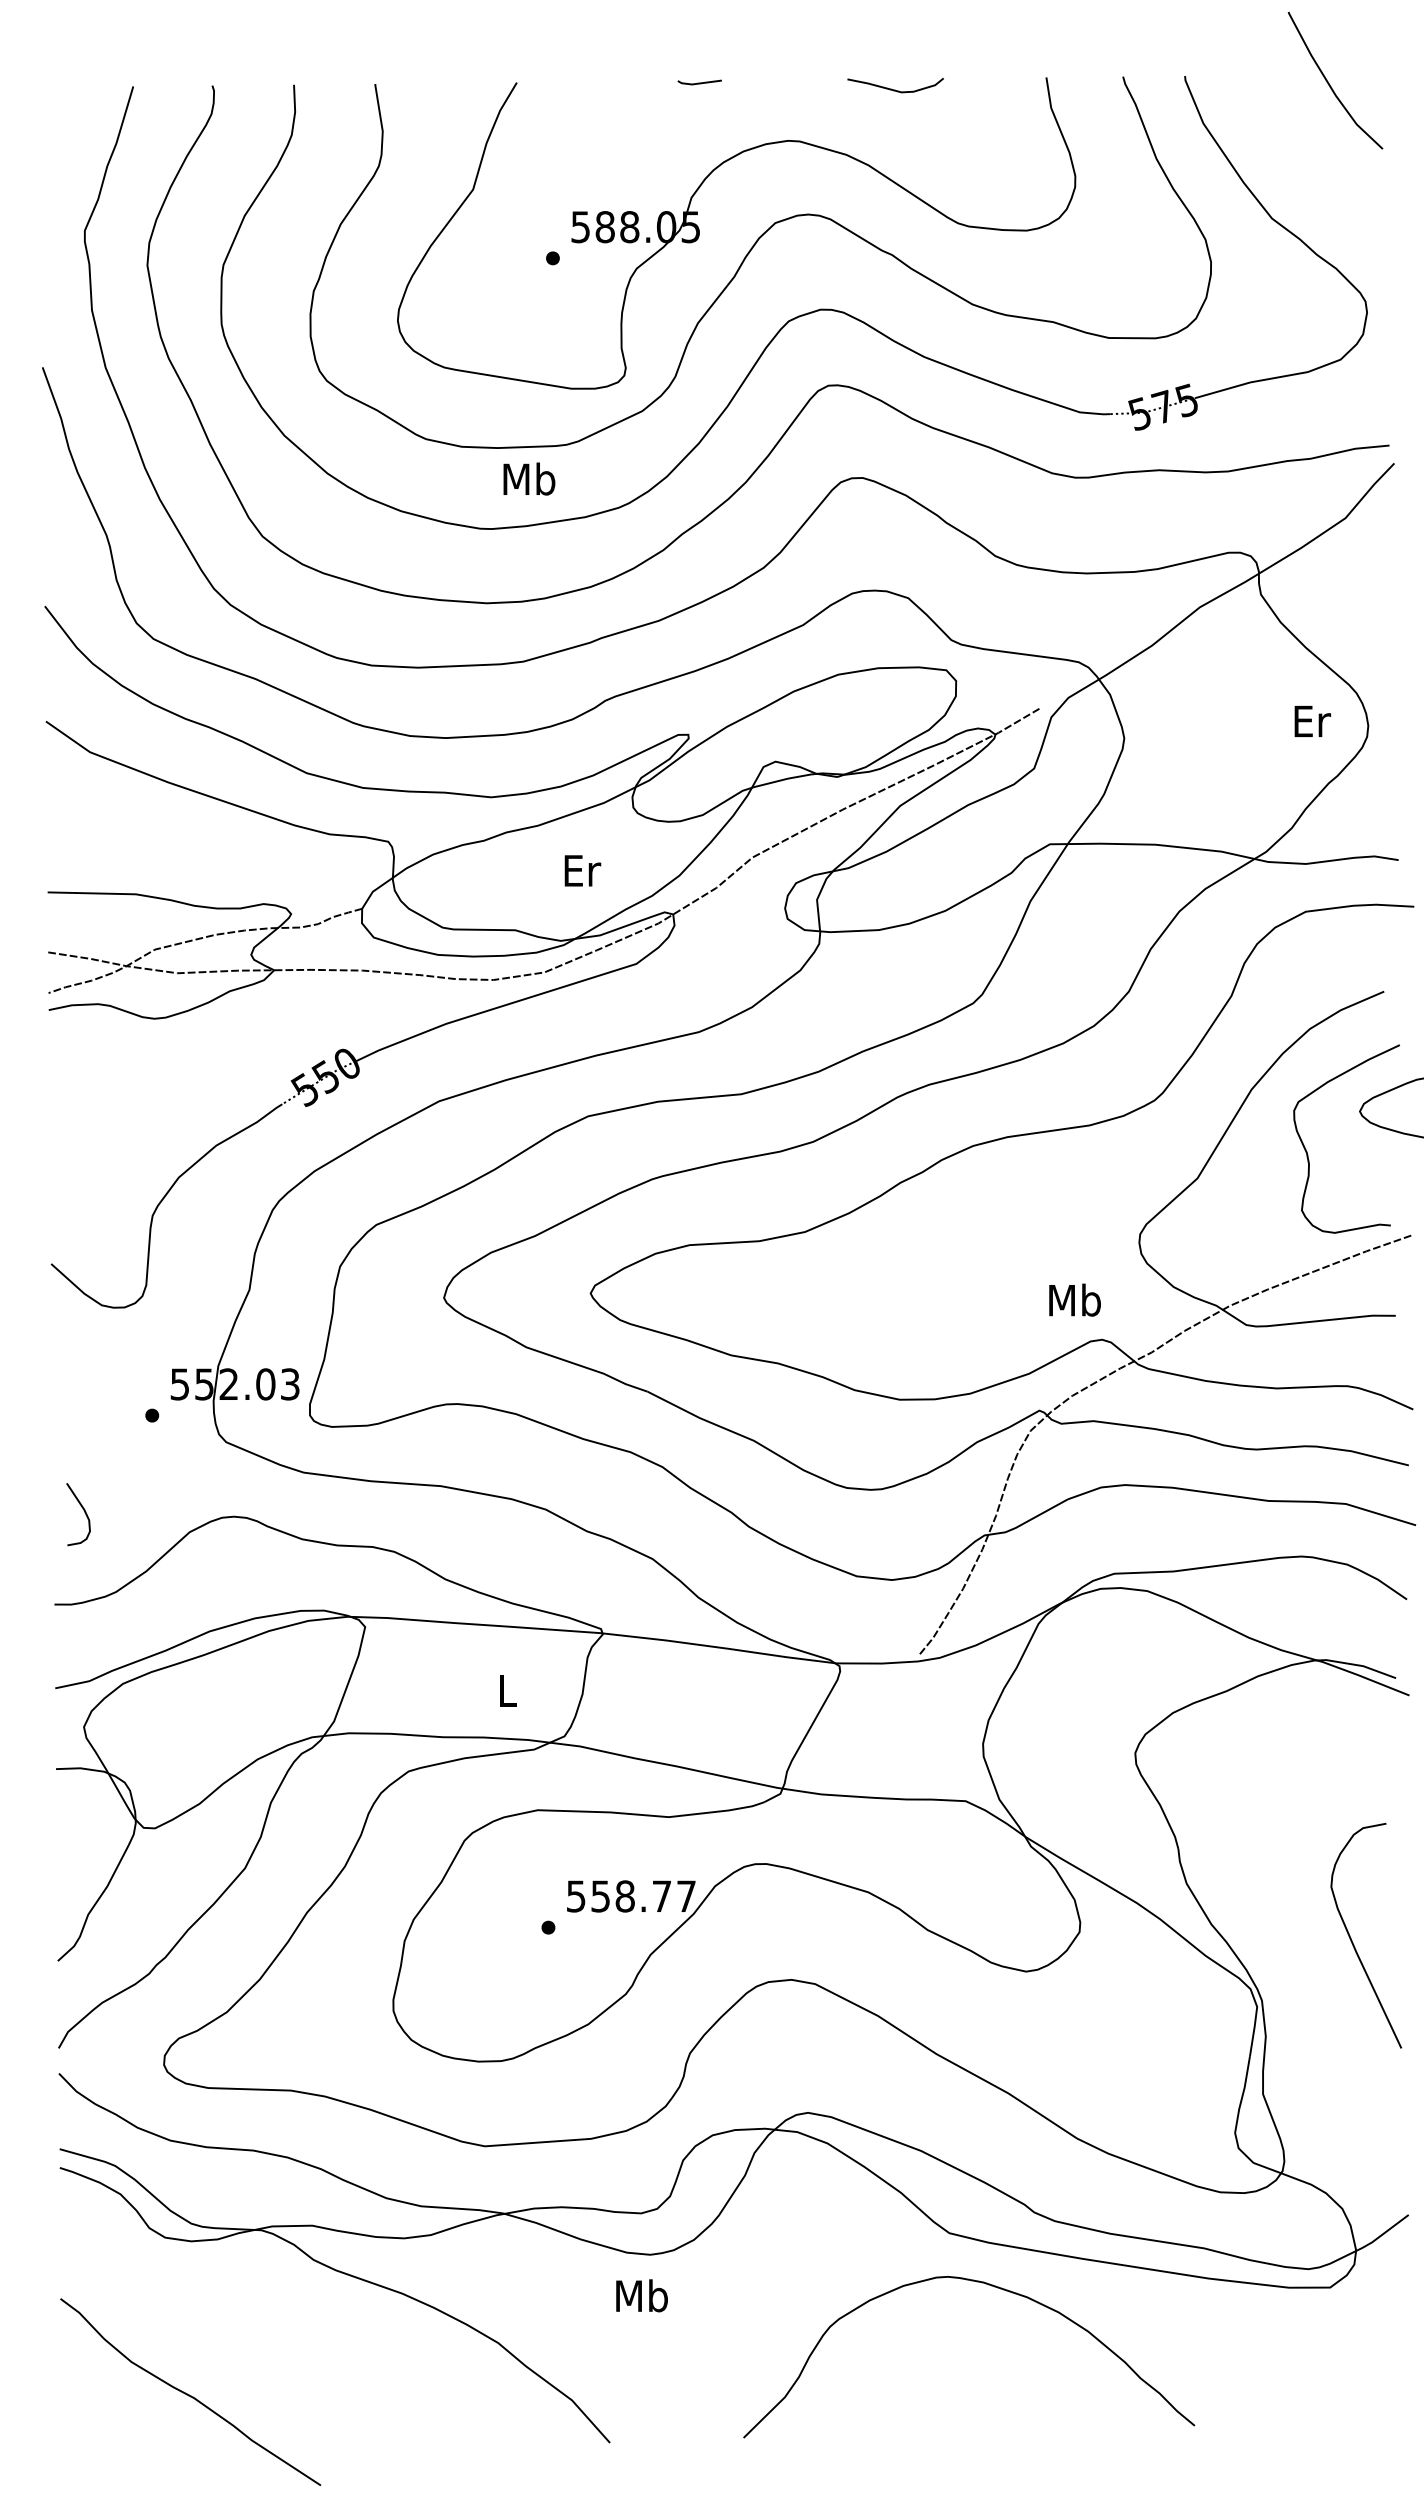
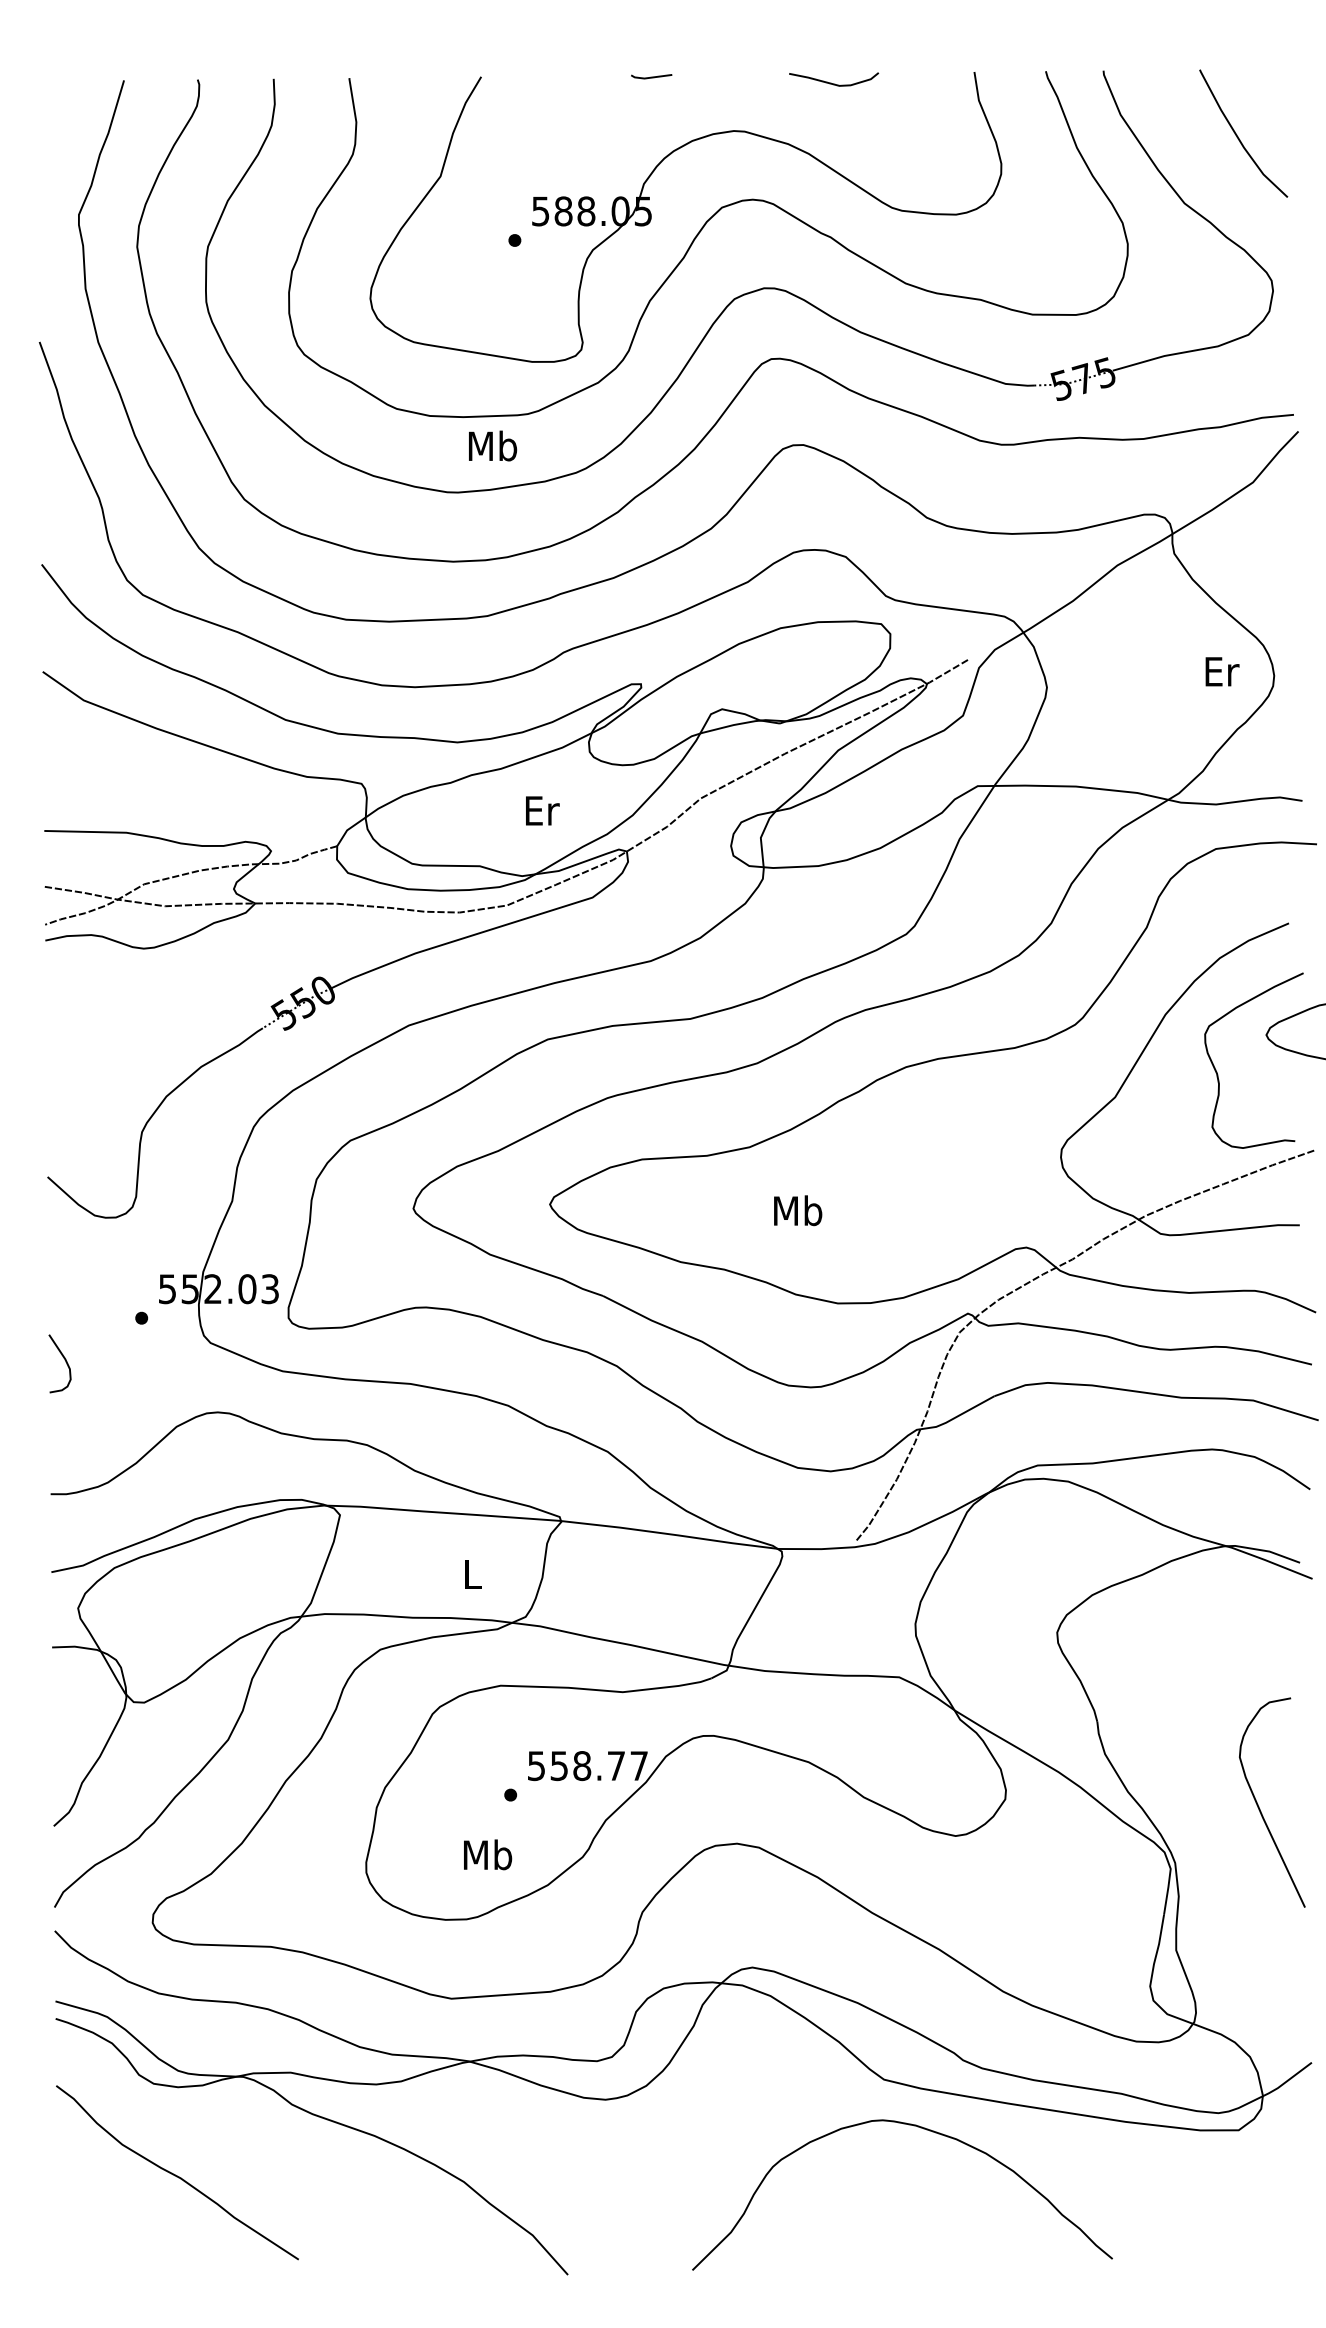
curve: (1330, 84) -> (1239, 137), moved
text: (1074, 1299) -> (797, 1210), moved
curve: (84, 1512) -> (65, 1361), moved
text: (641, 2295) -> (487, 1854), moved
curve: (189, 2394) -> (176, 2174), moved

